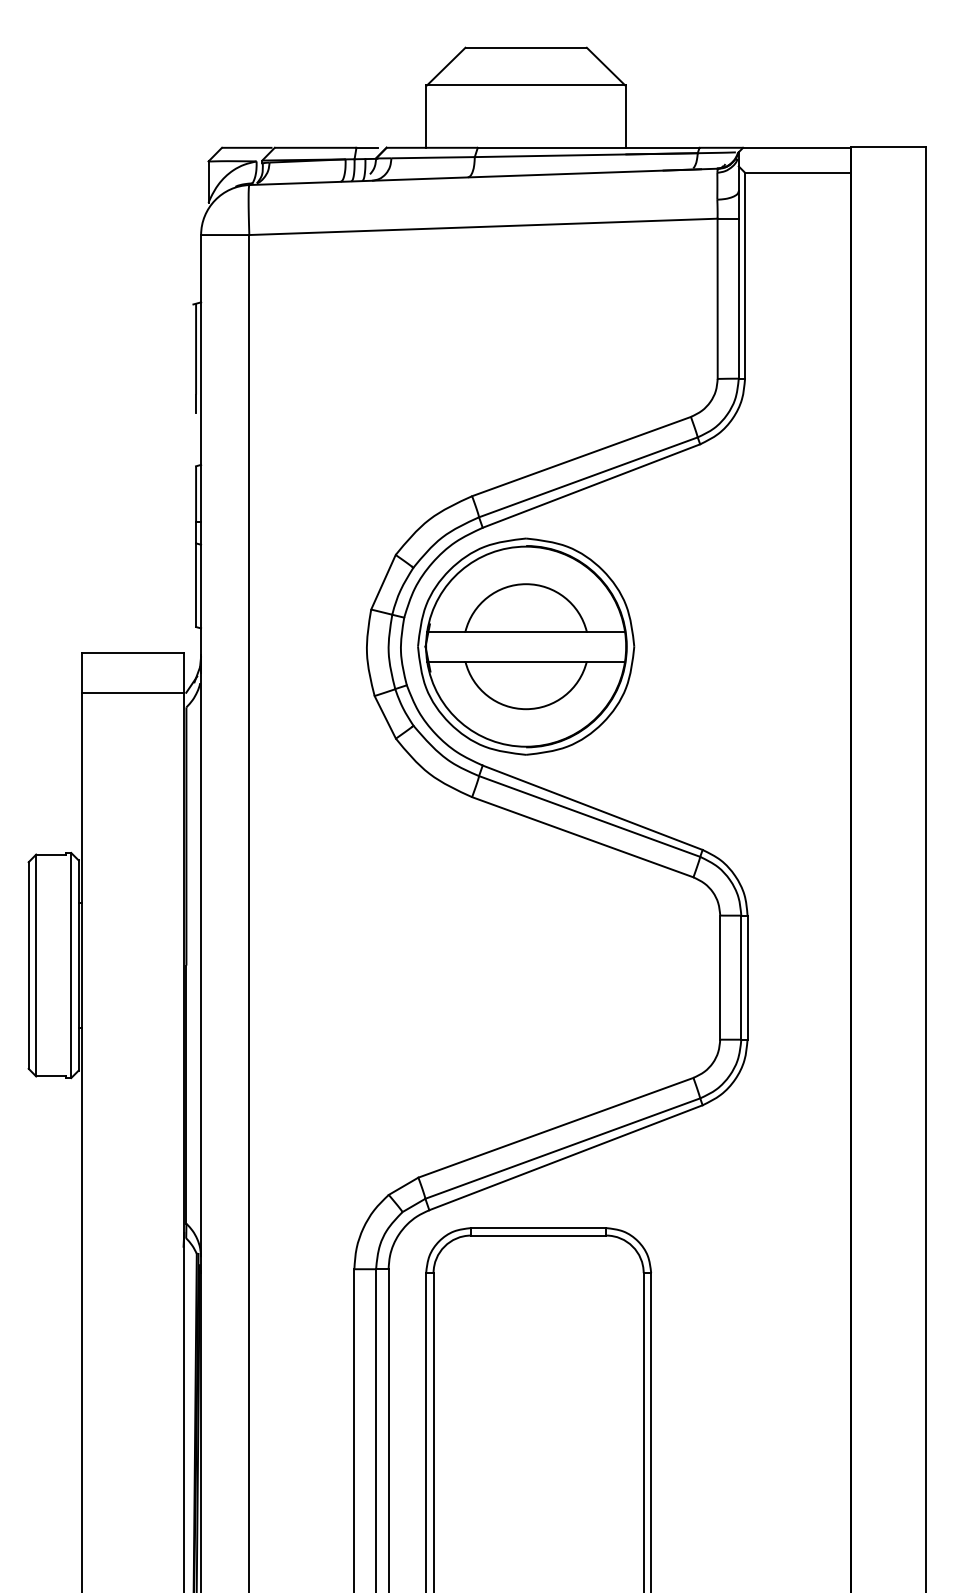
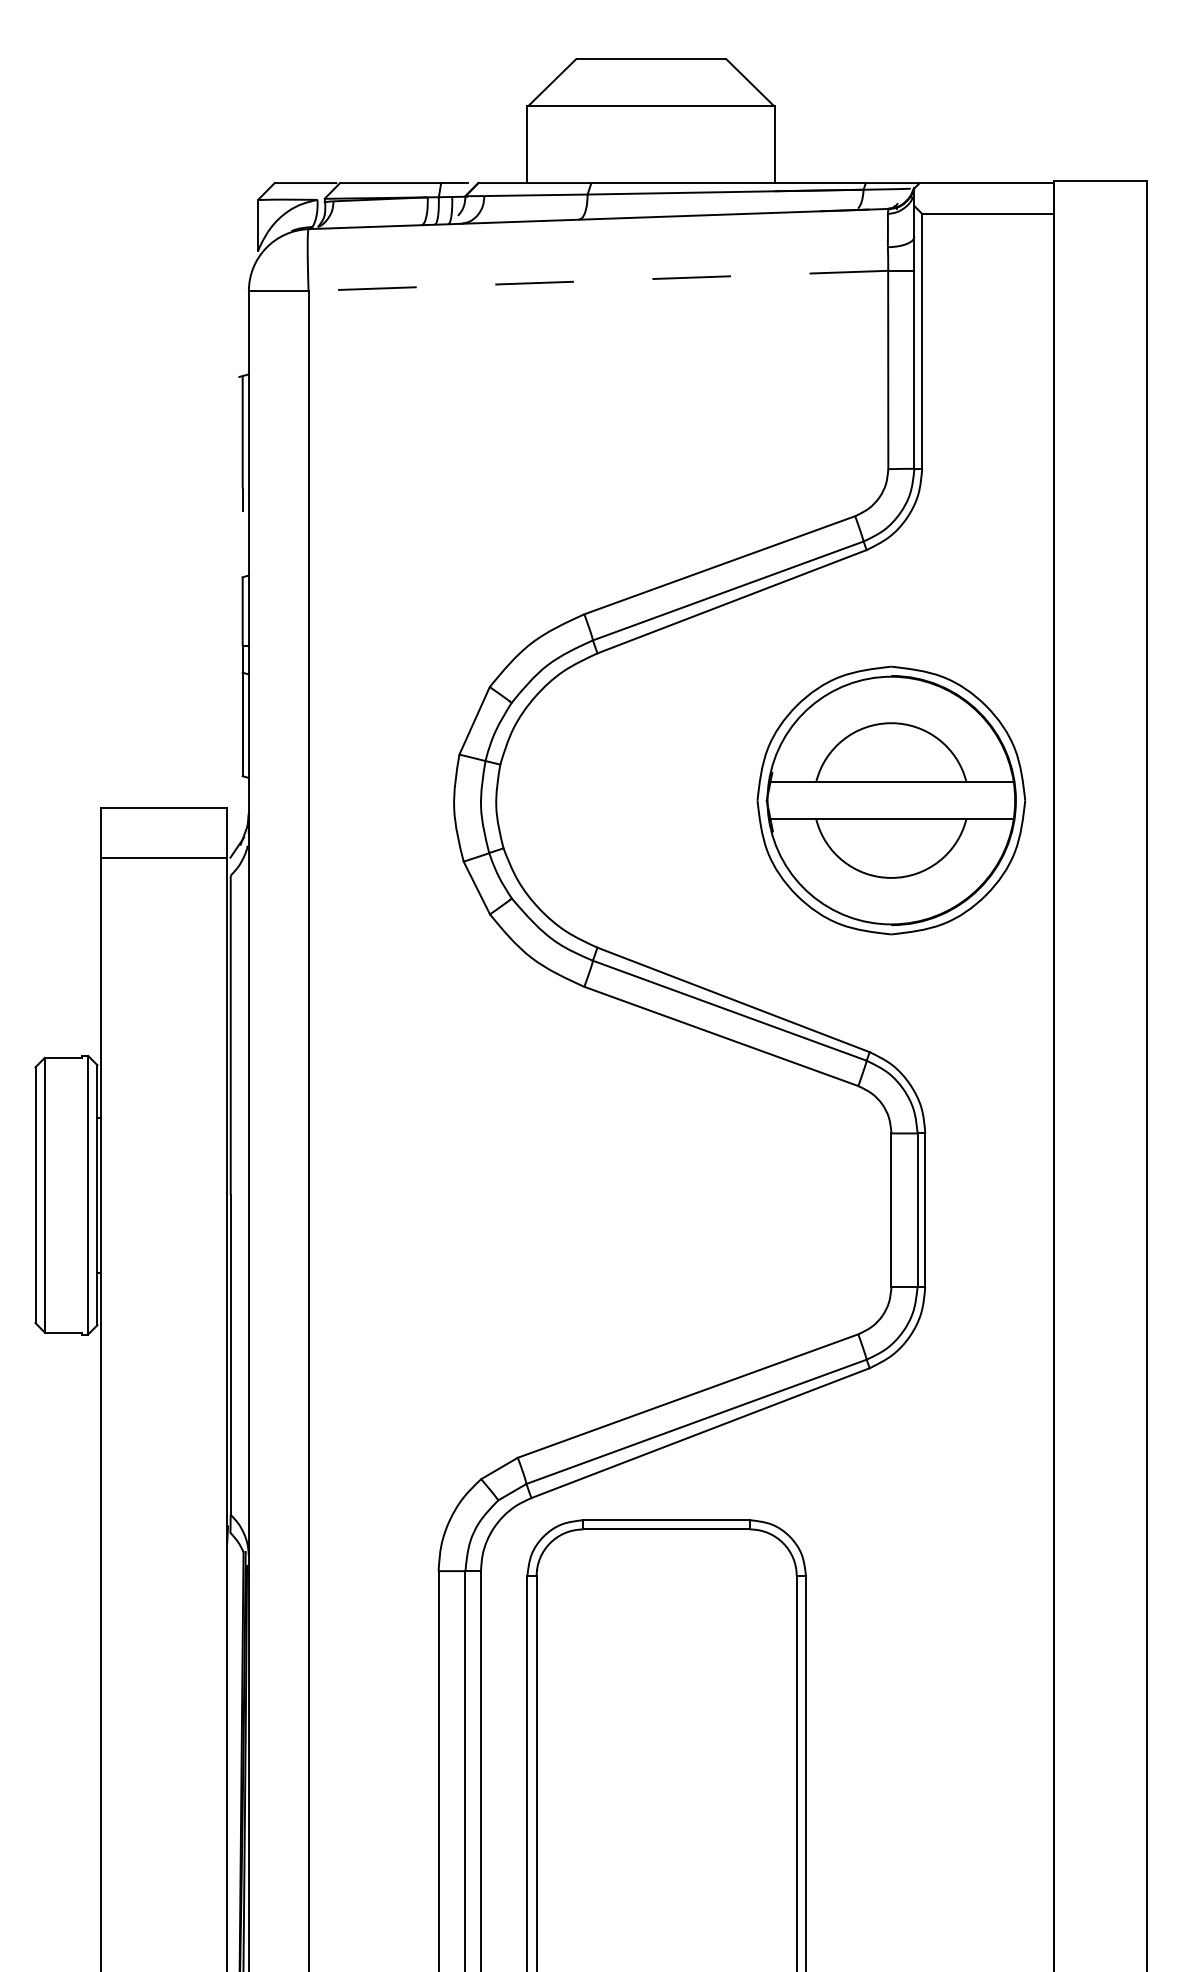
line: (482, 226) -> (597, 280), solid -> dashed
part: (526, 646) -> (891, 800), moved

